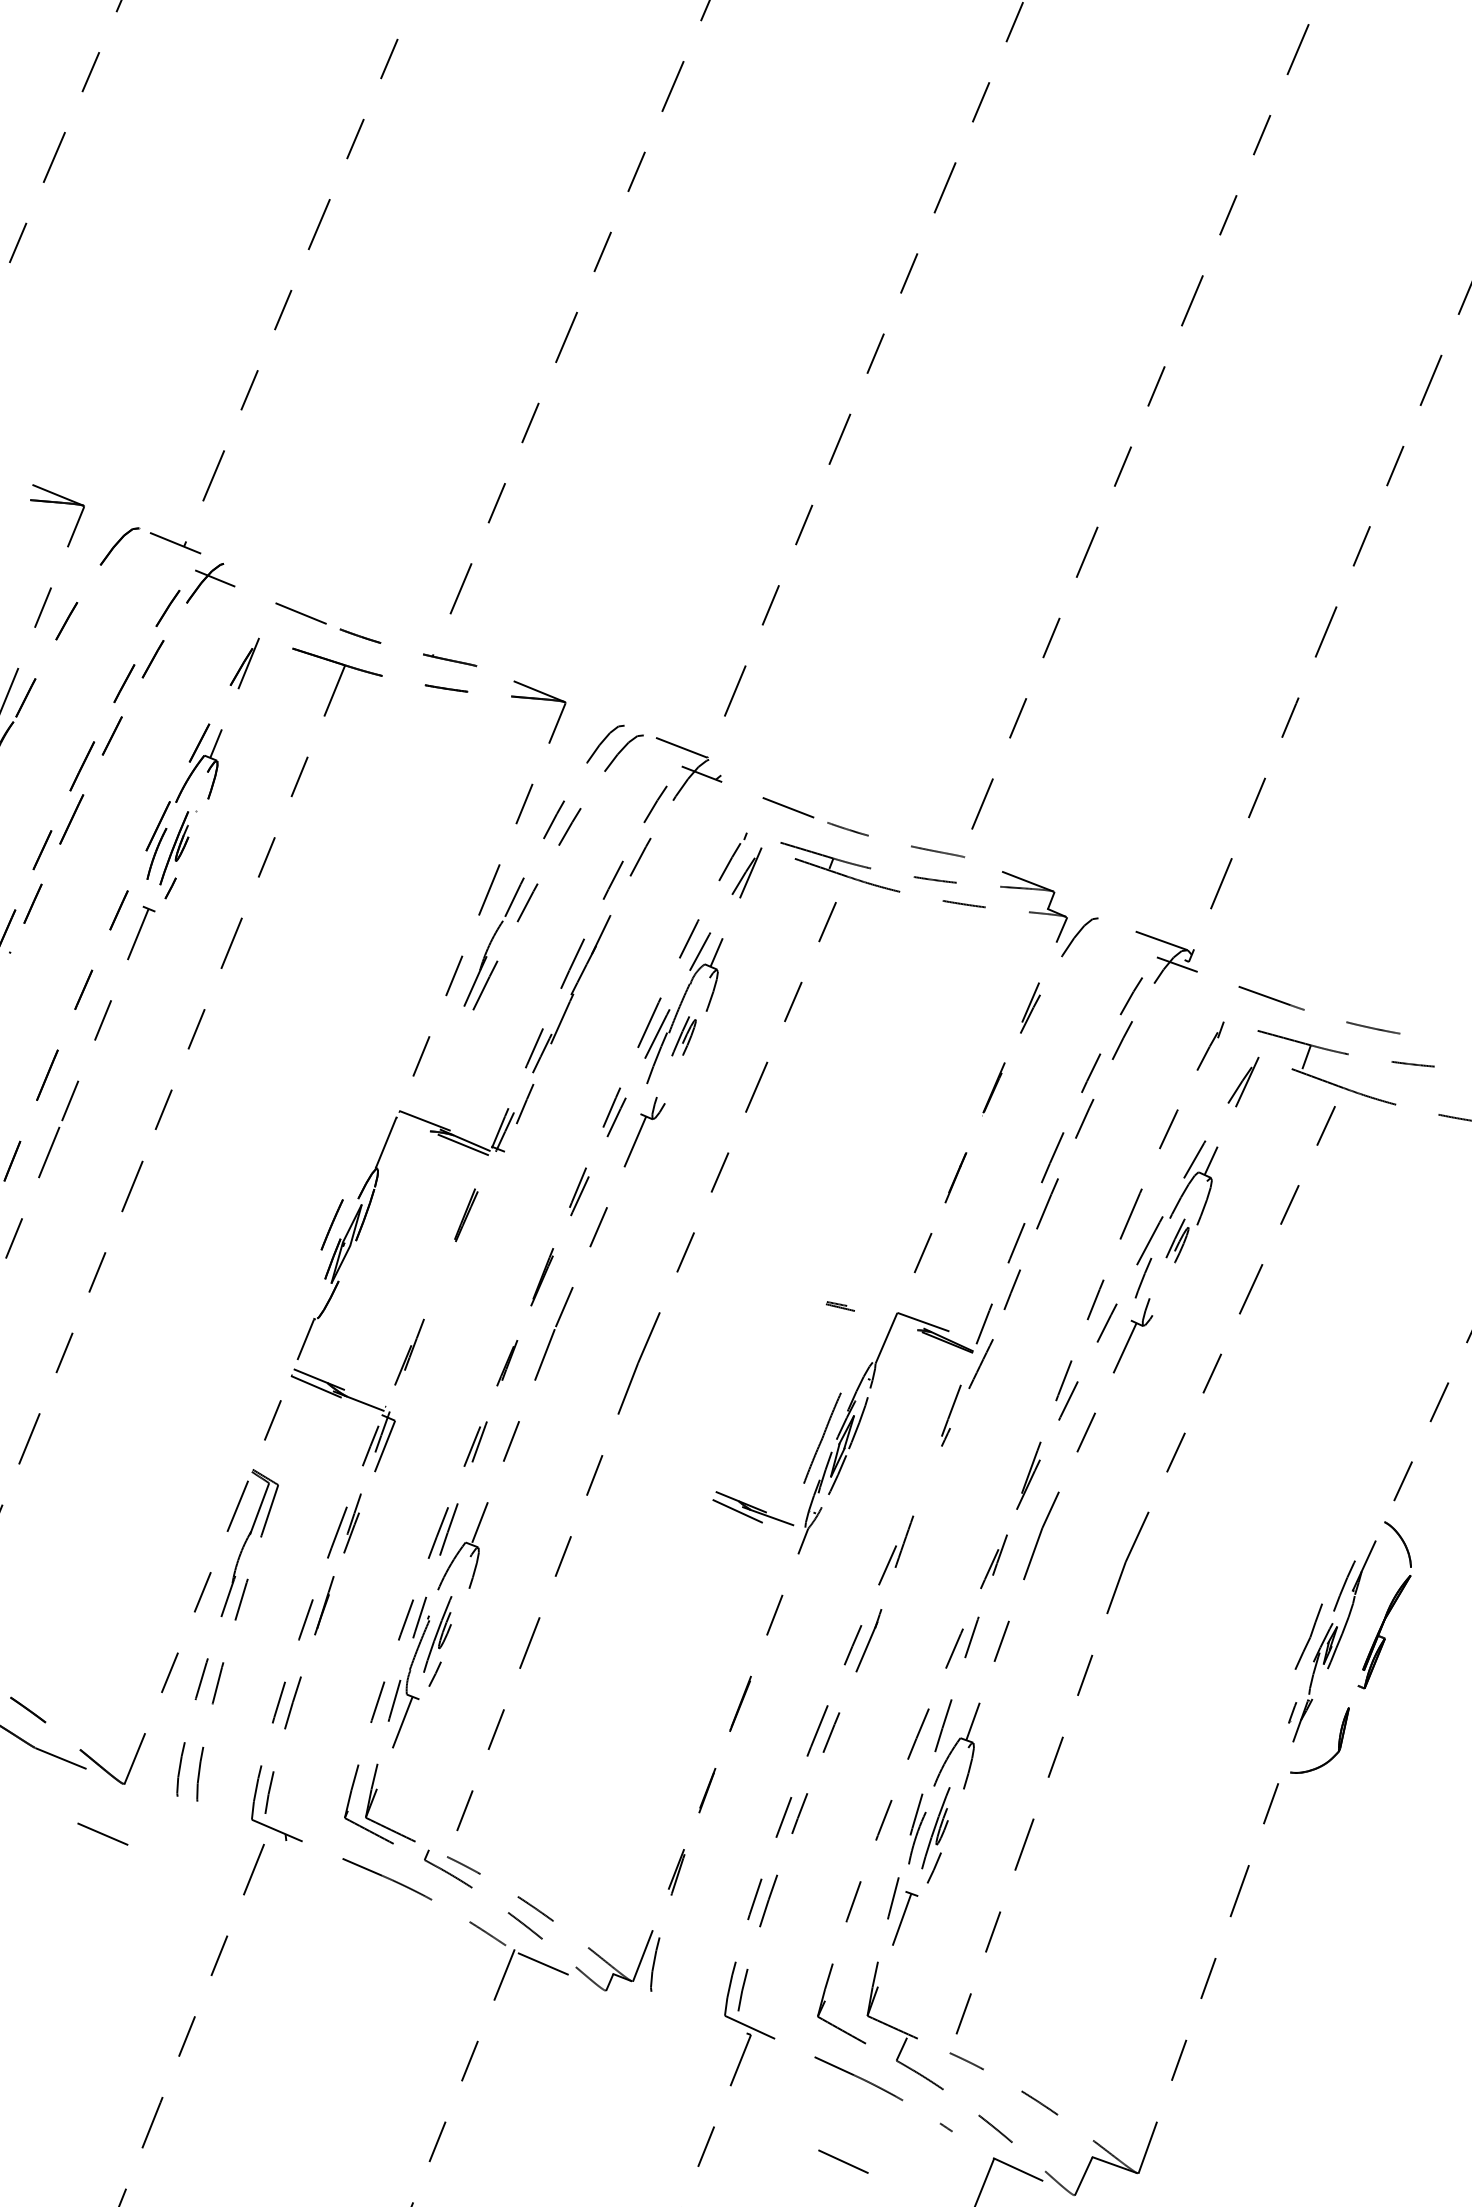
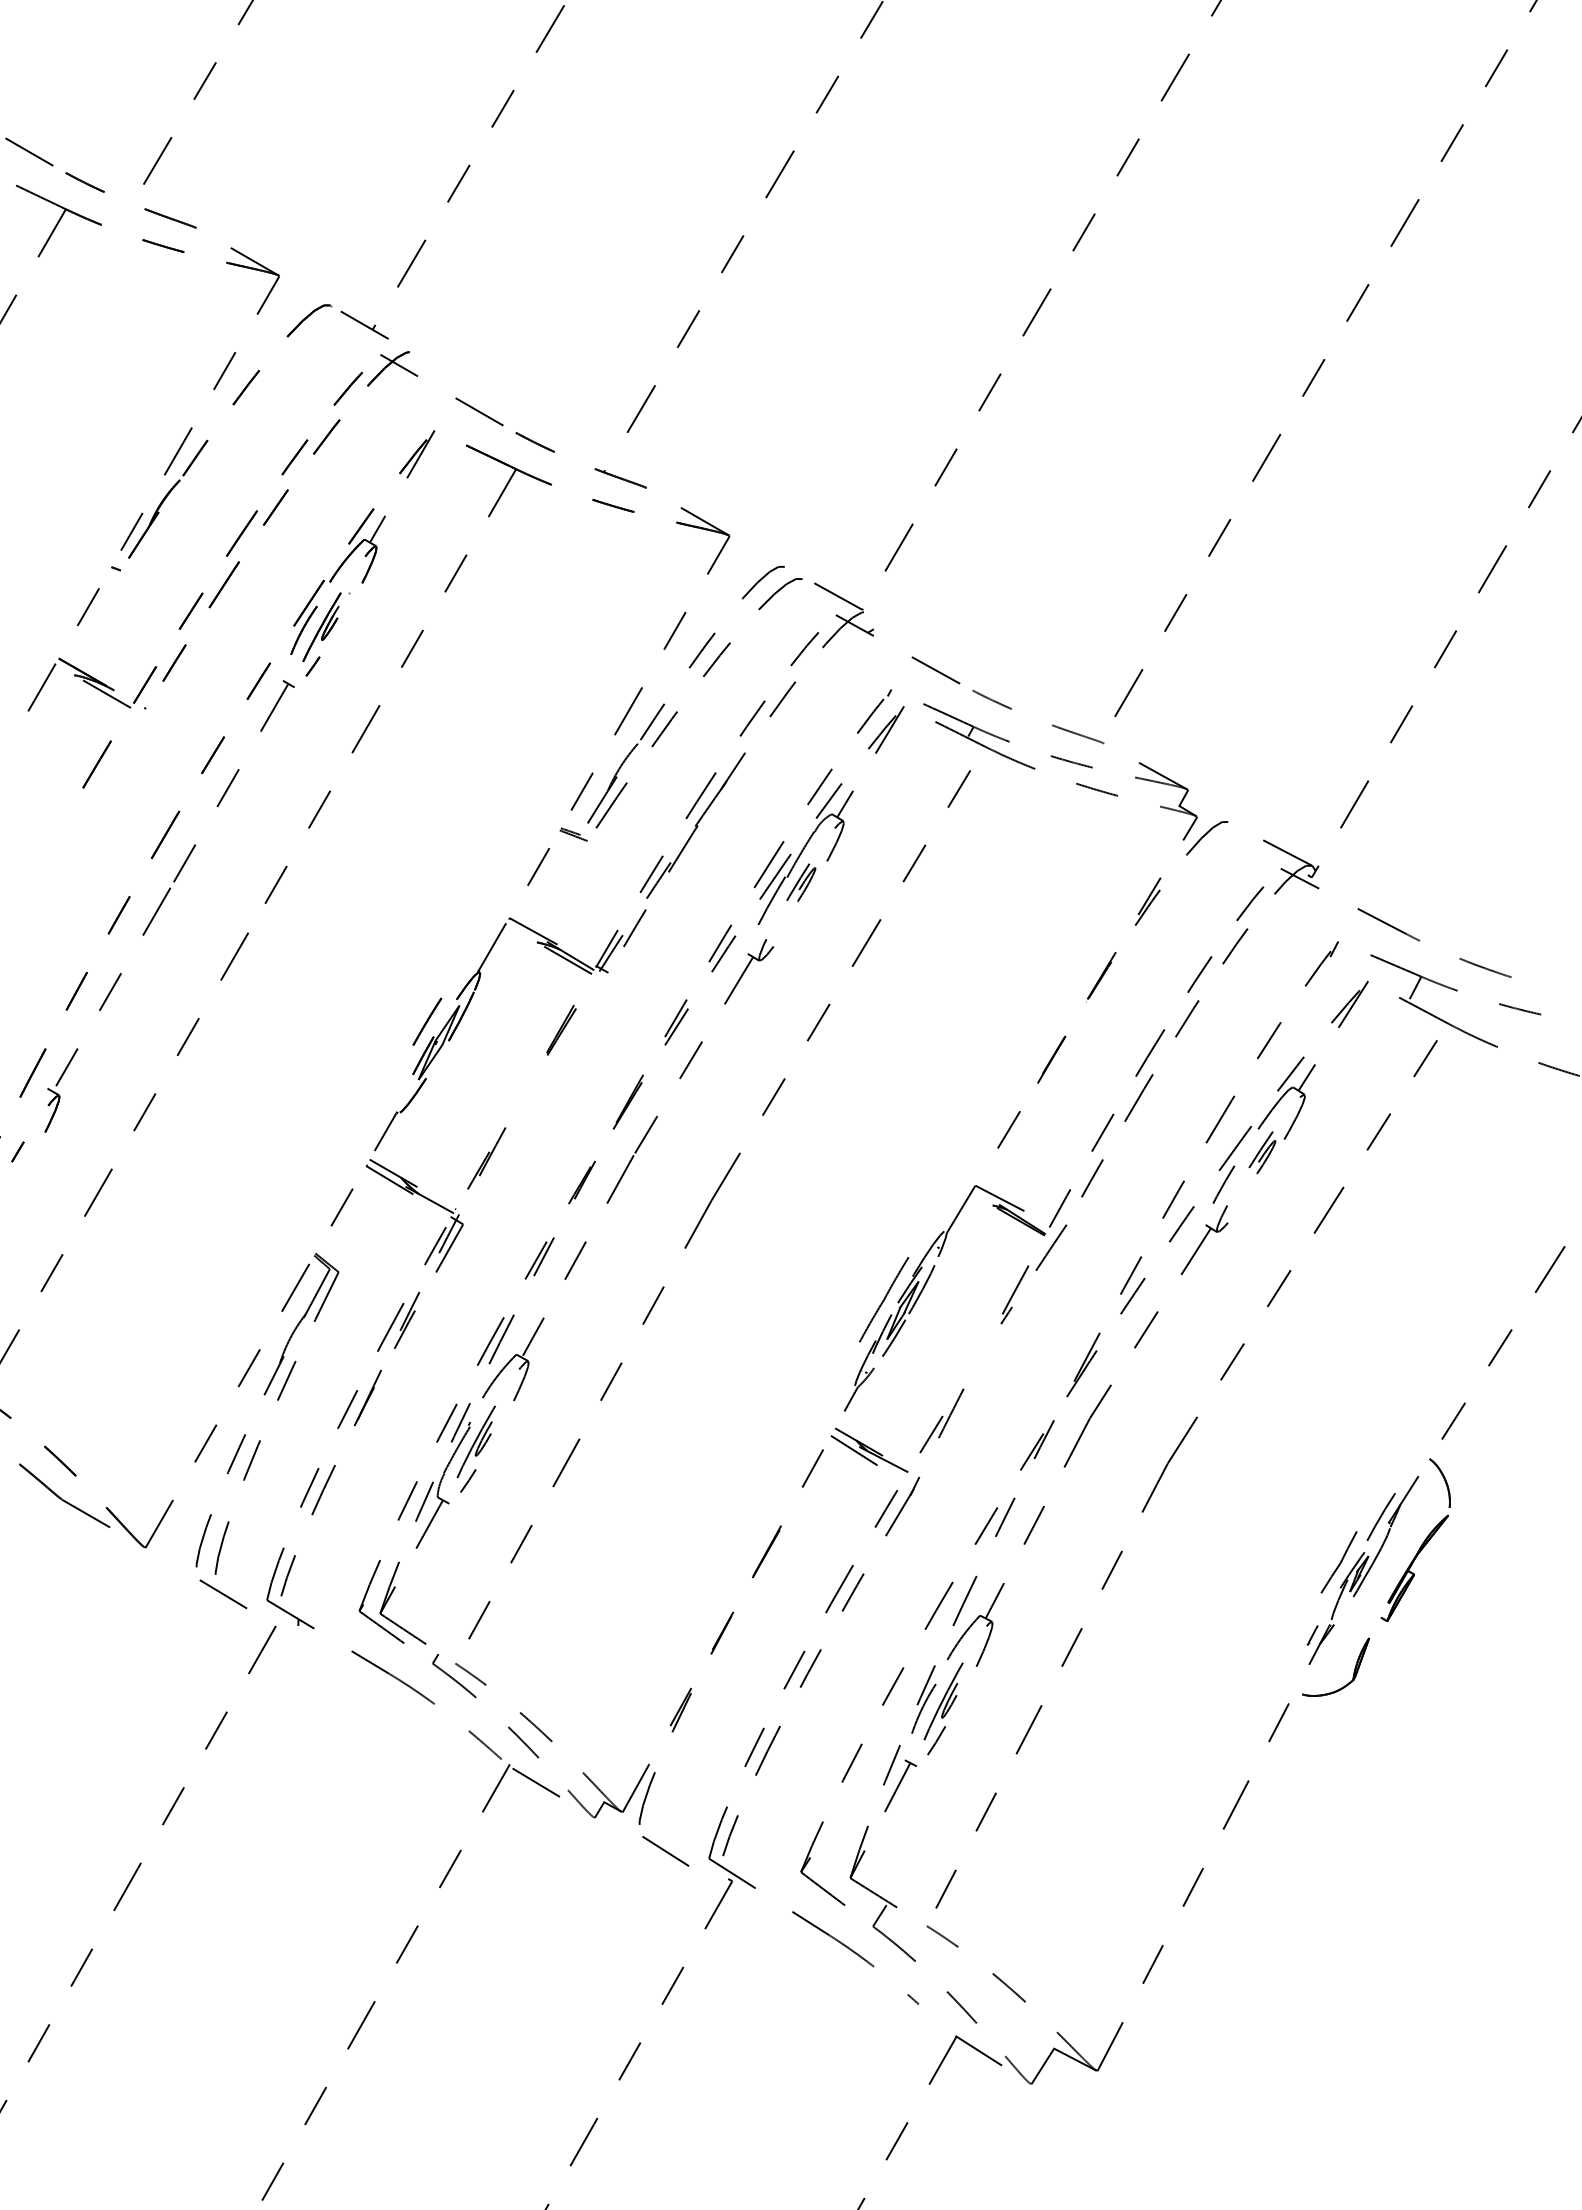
part: (840, 1306) -> (573, 834), moved
part: (752, 1508) -> (869, 1449), moved
line: (102, 1834) -> (223, 1594), moved
line: (843, 2161) -> (665, 1851), moved

